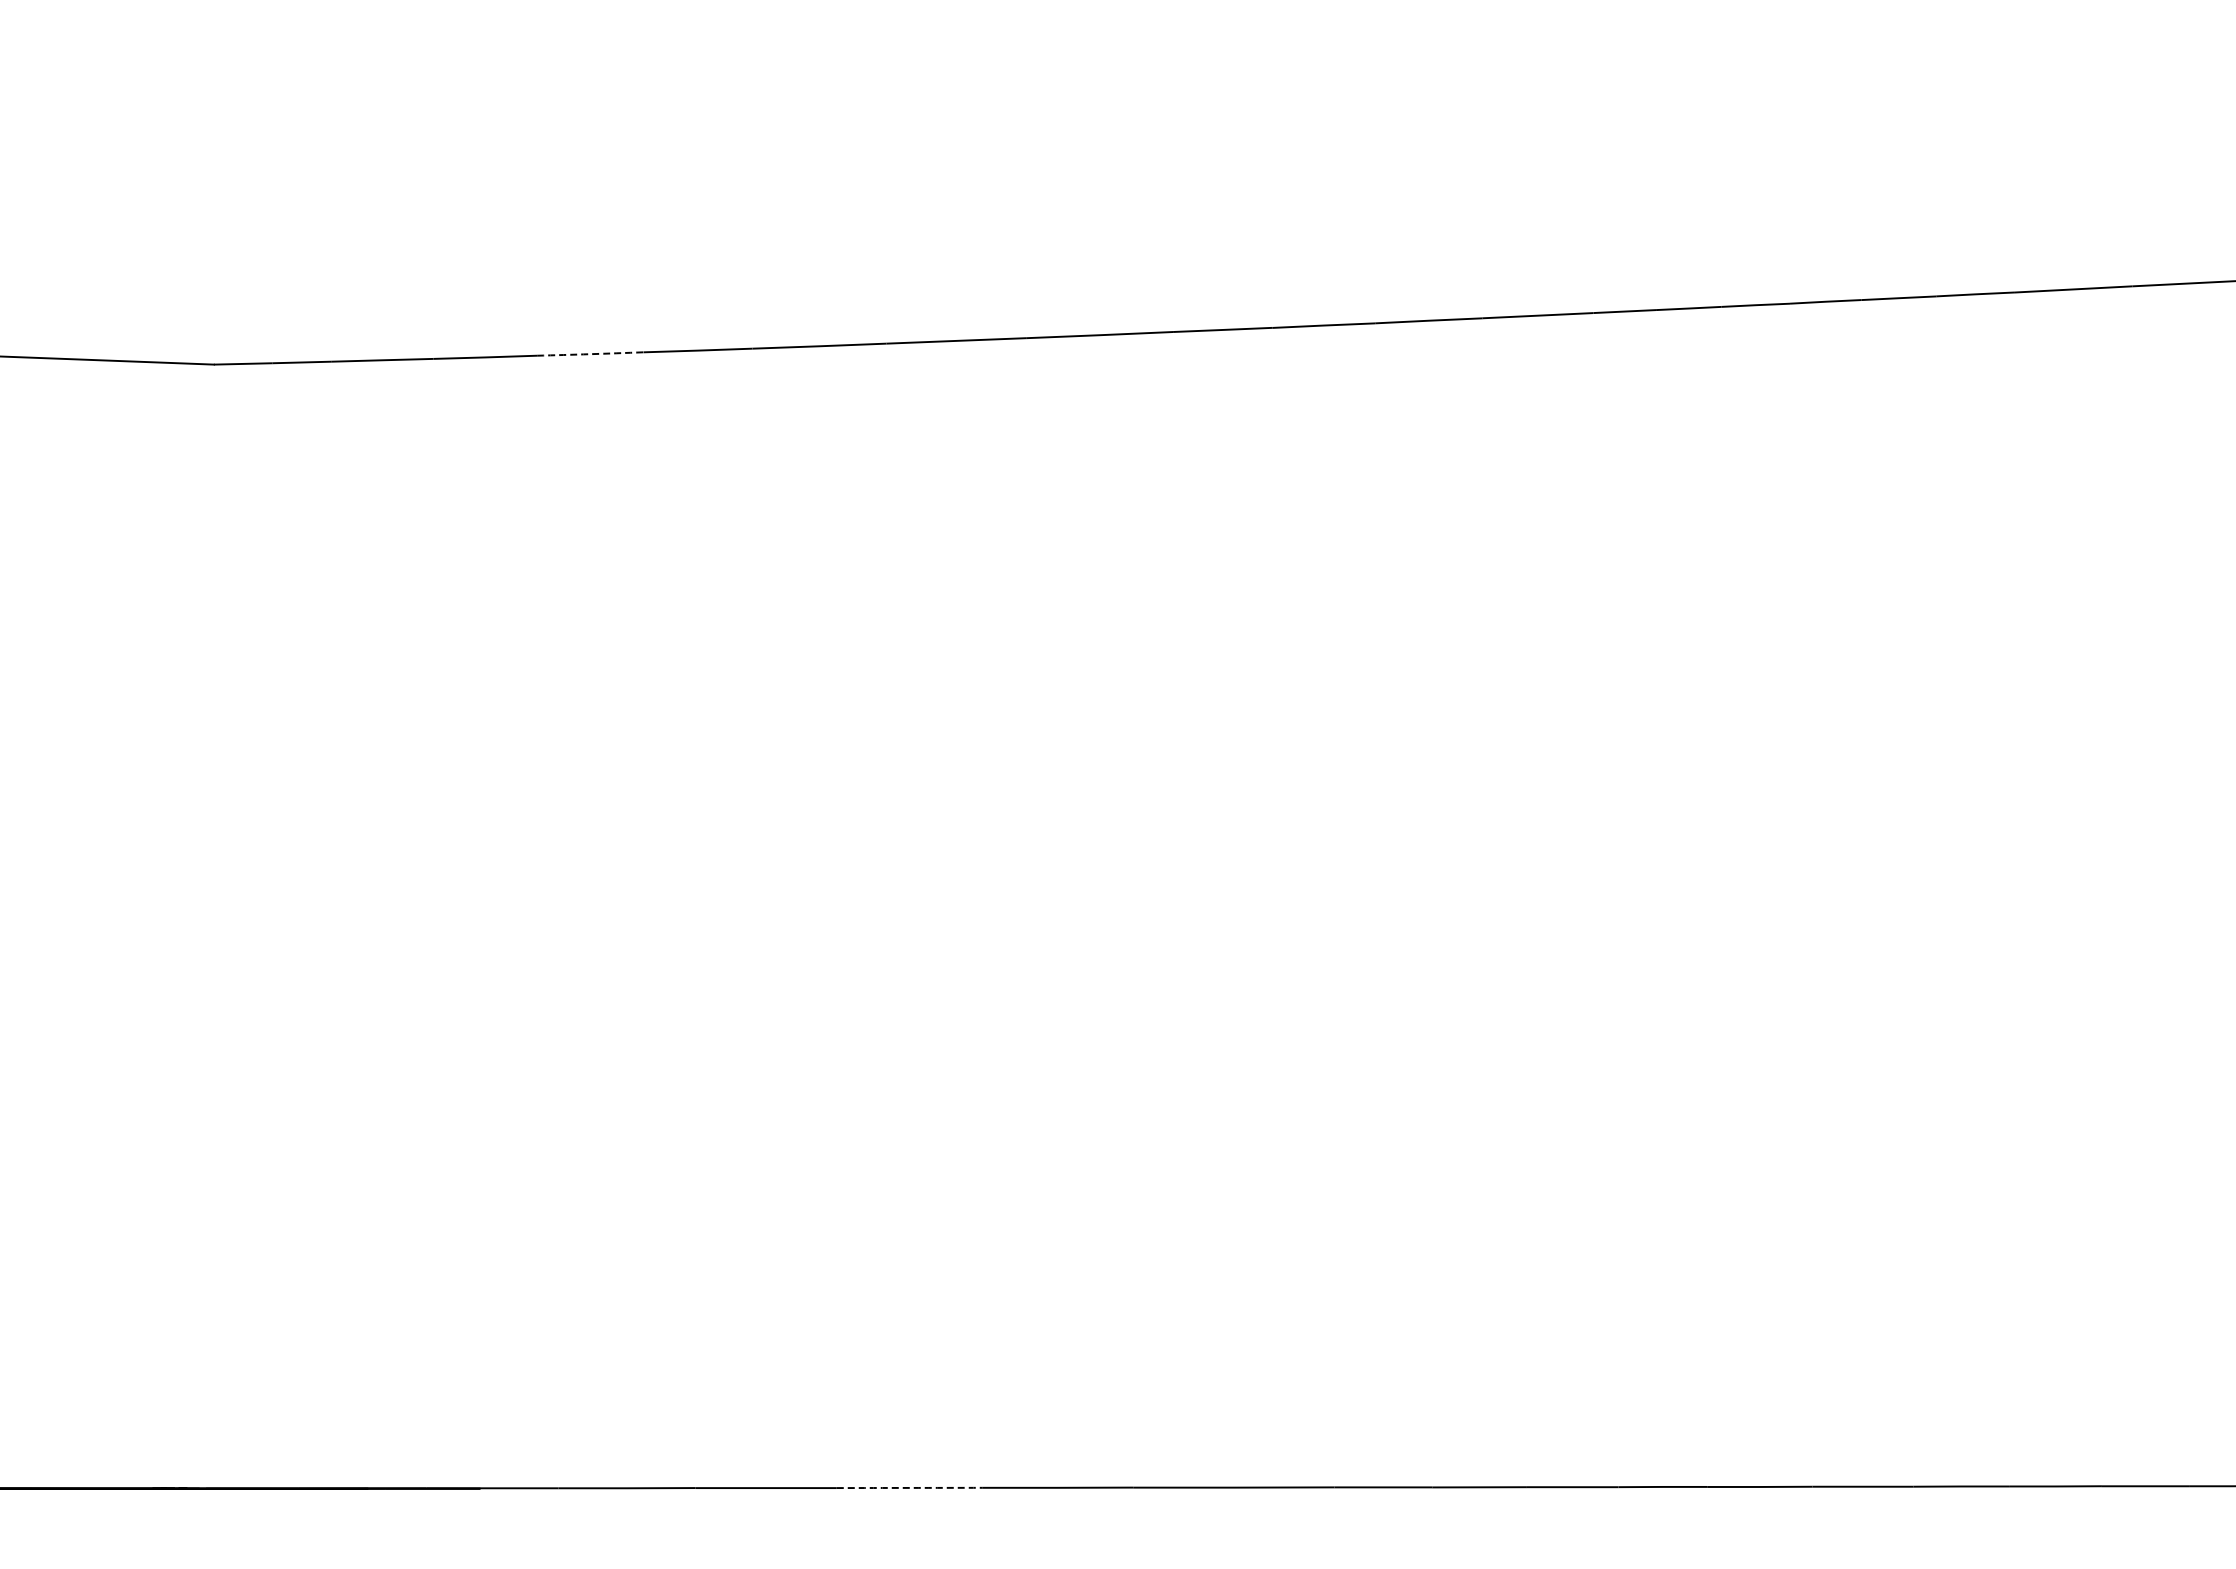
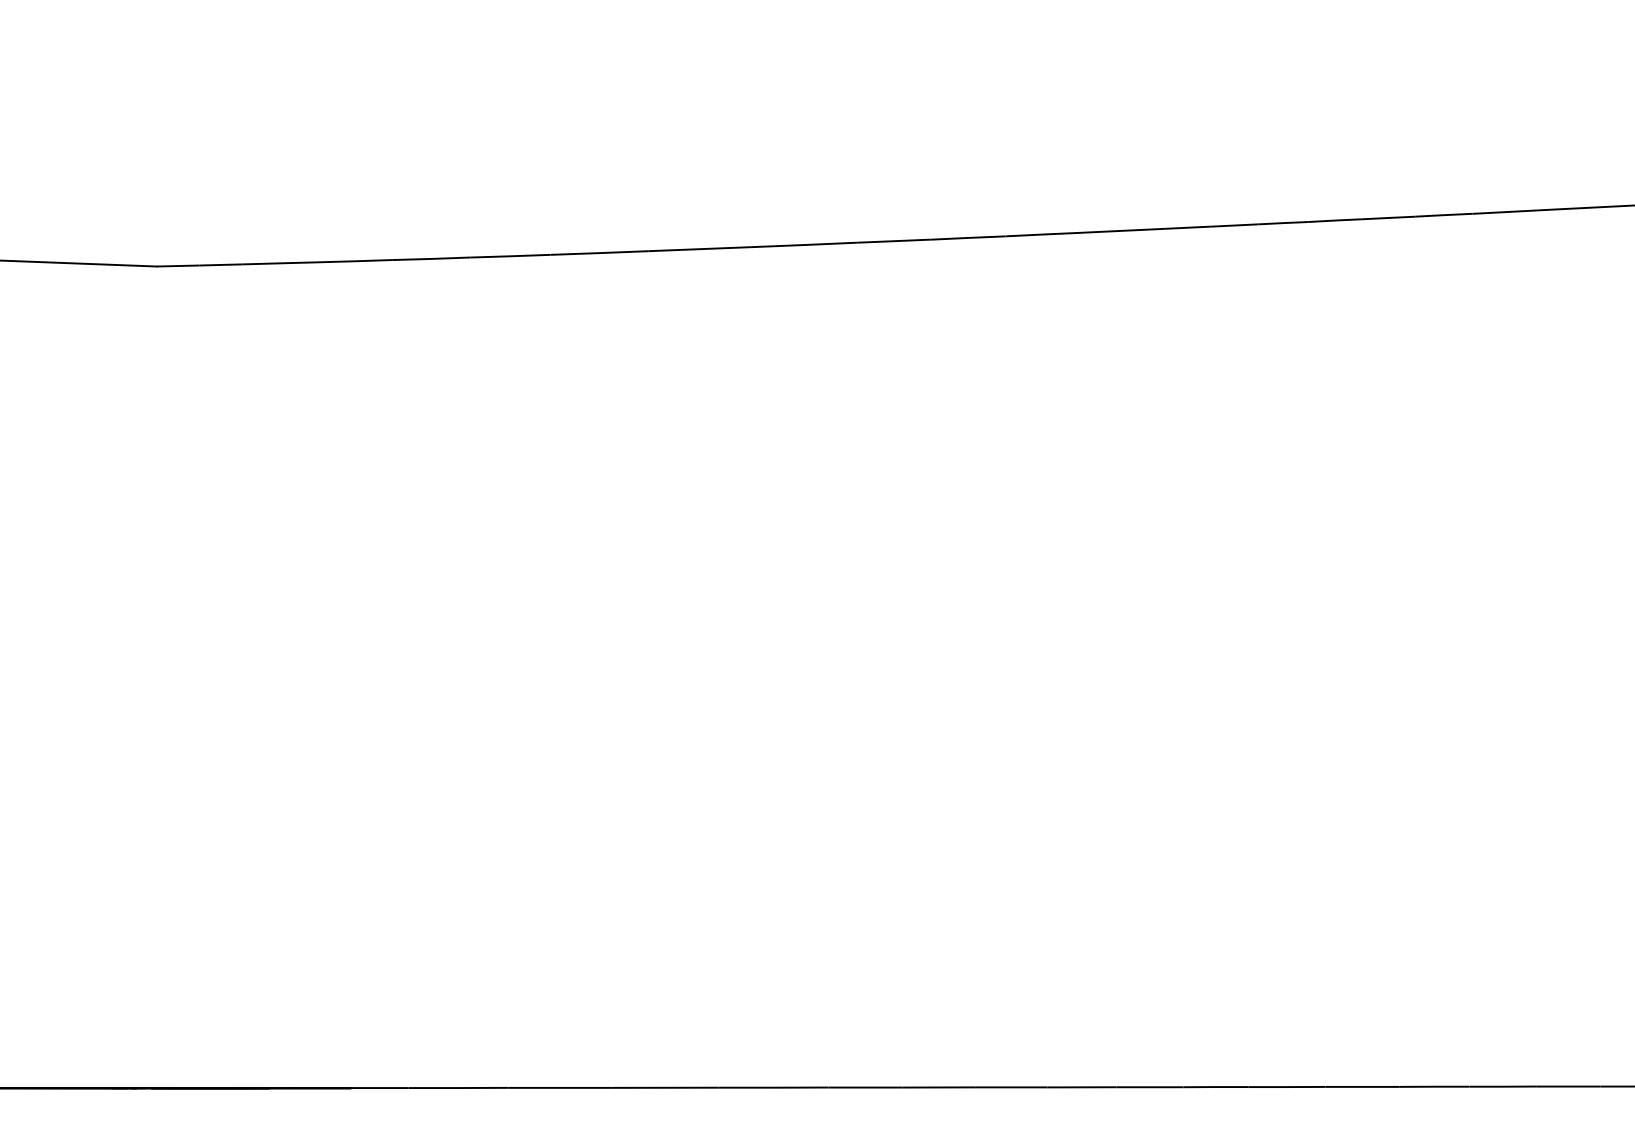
arc: (590, 354) -> (431, 259), dashed -> solid
arc: (909, 1487) -> (665, 1087), dashed -> solid

